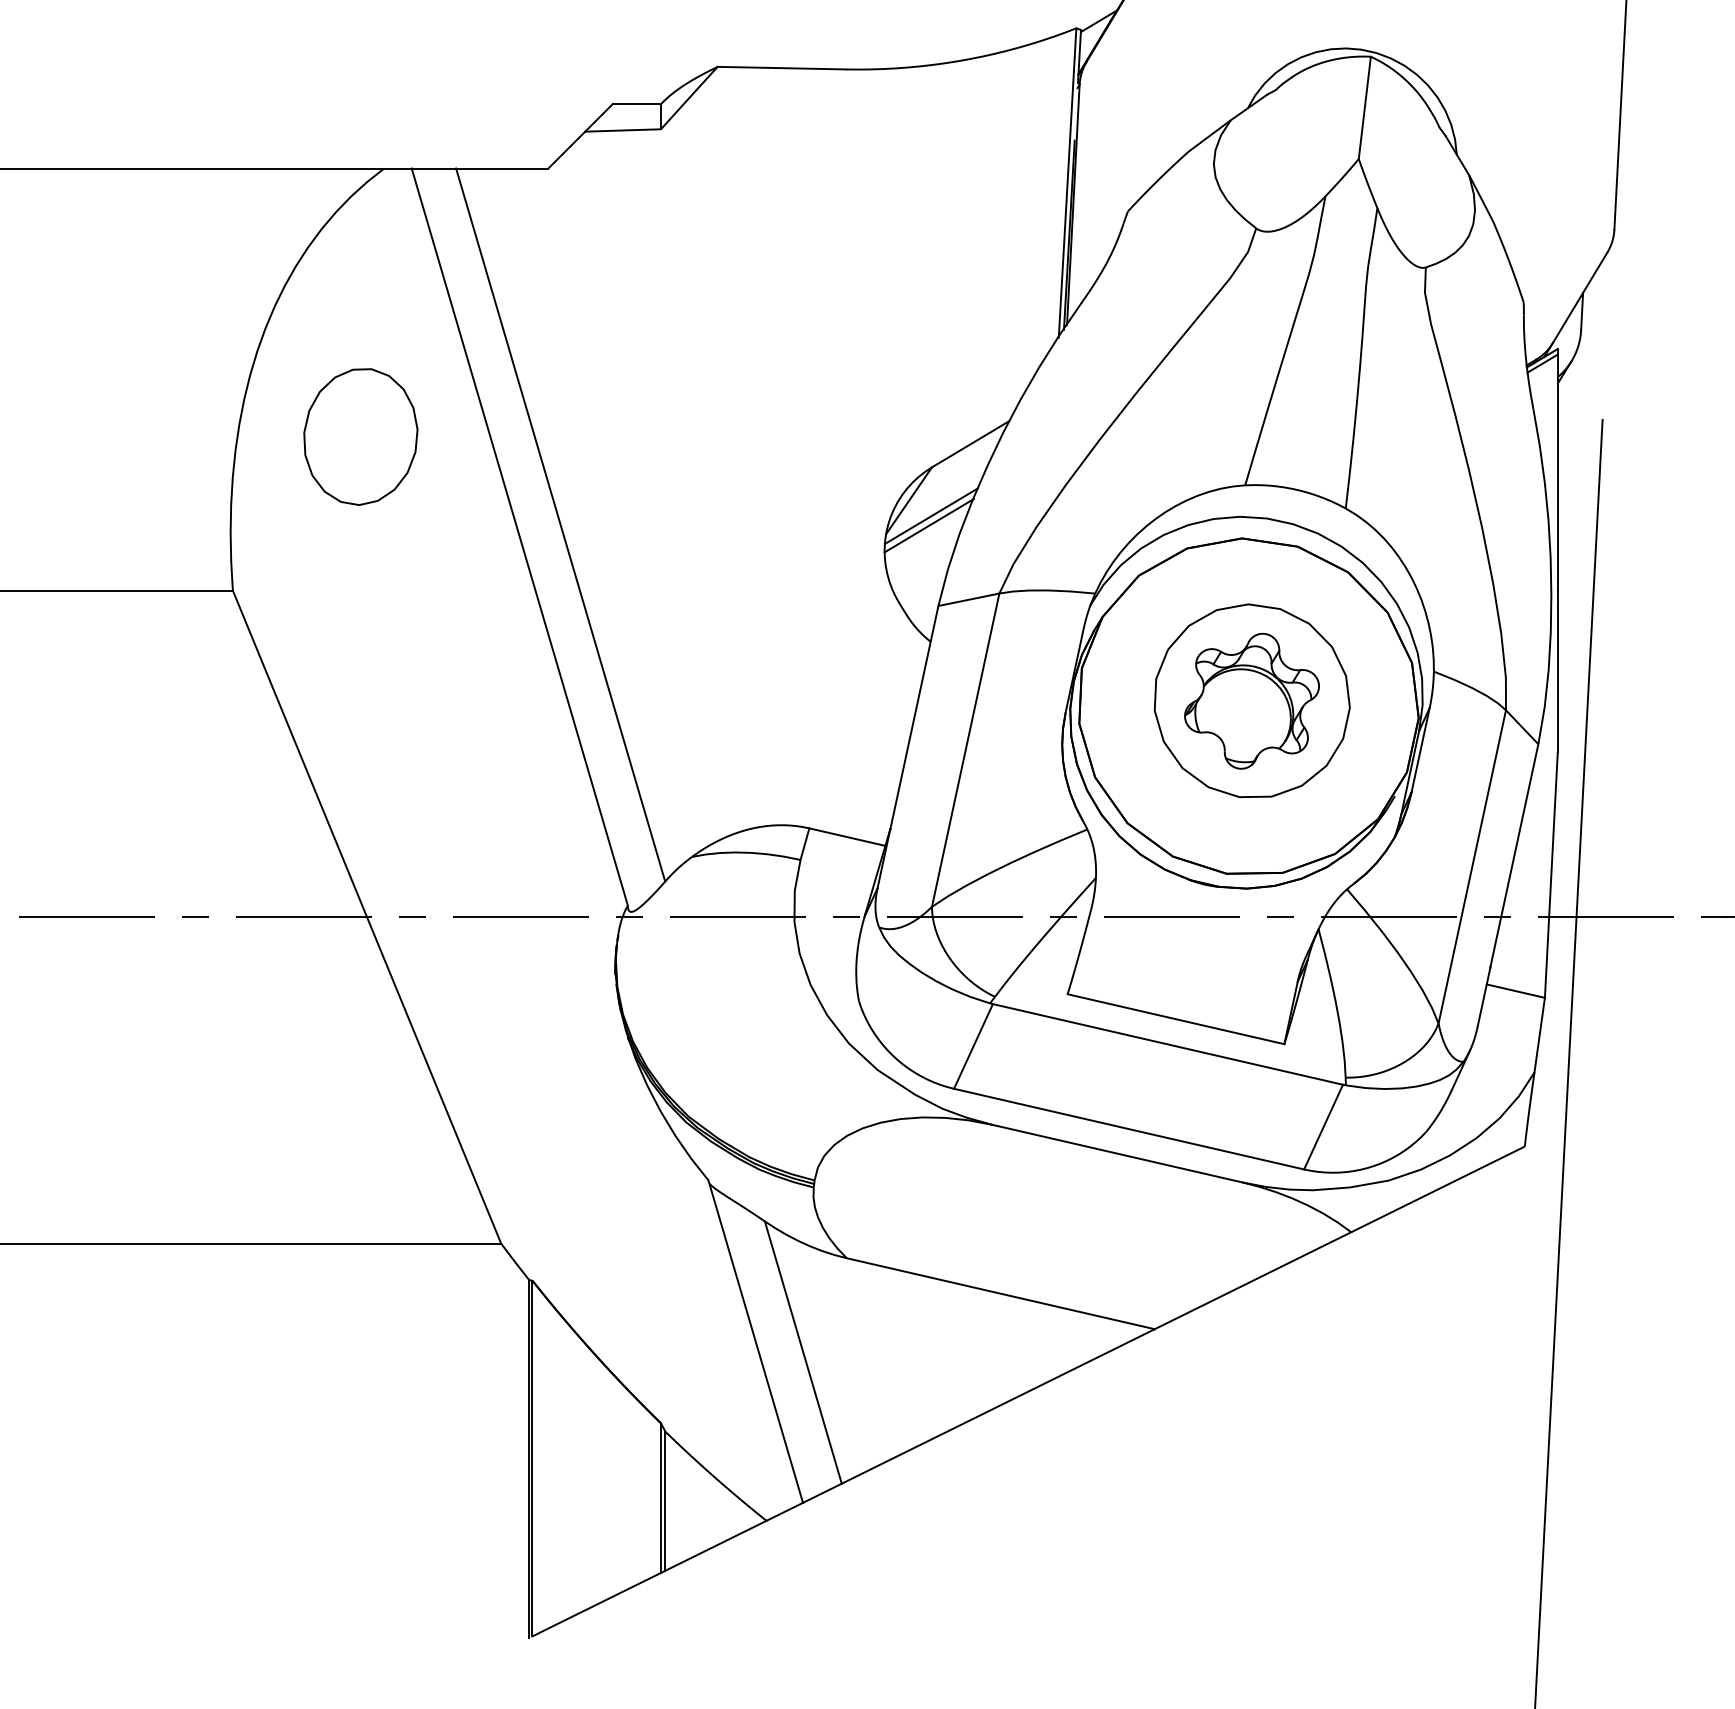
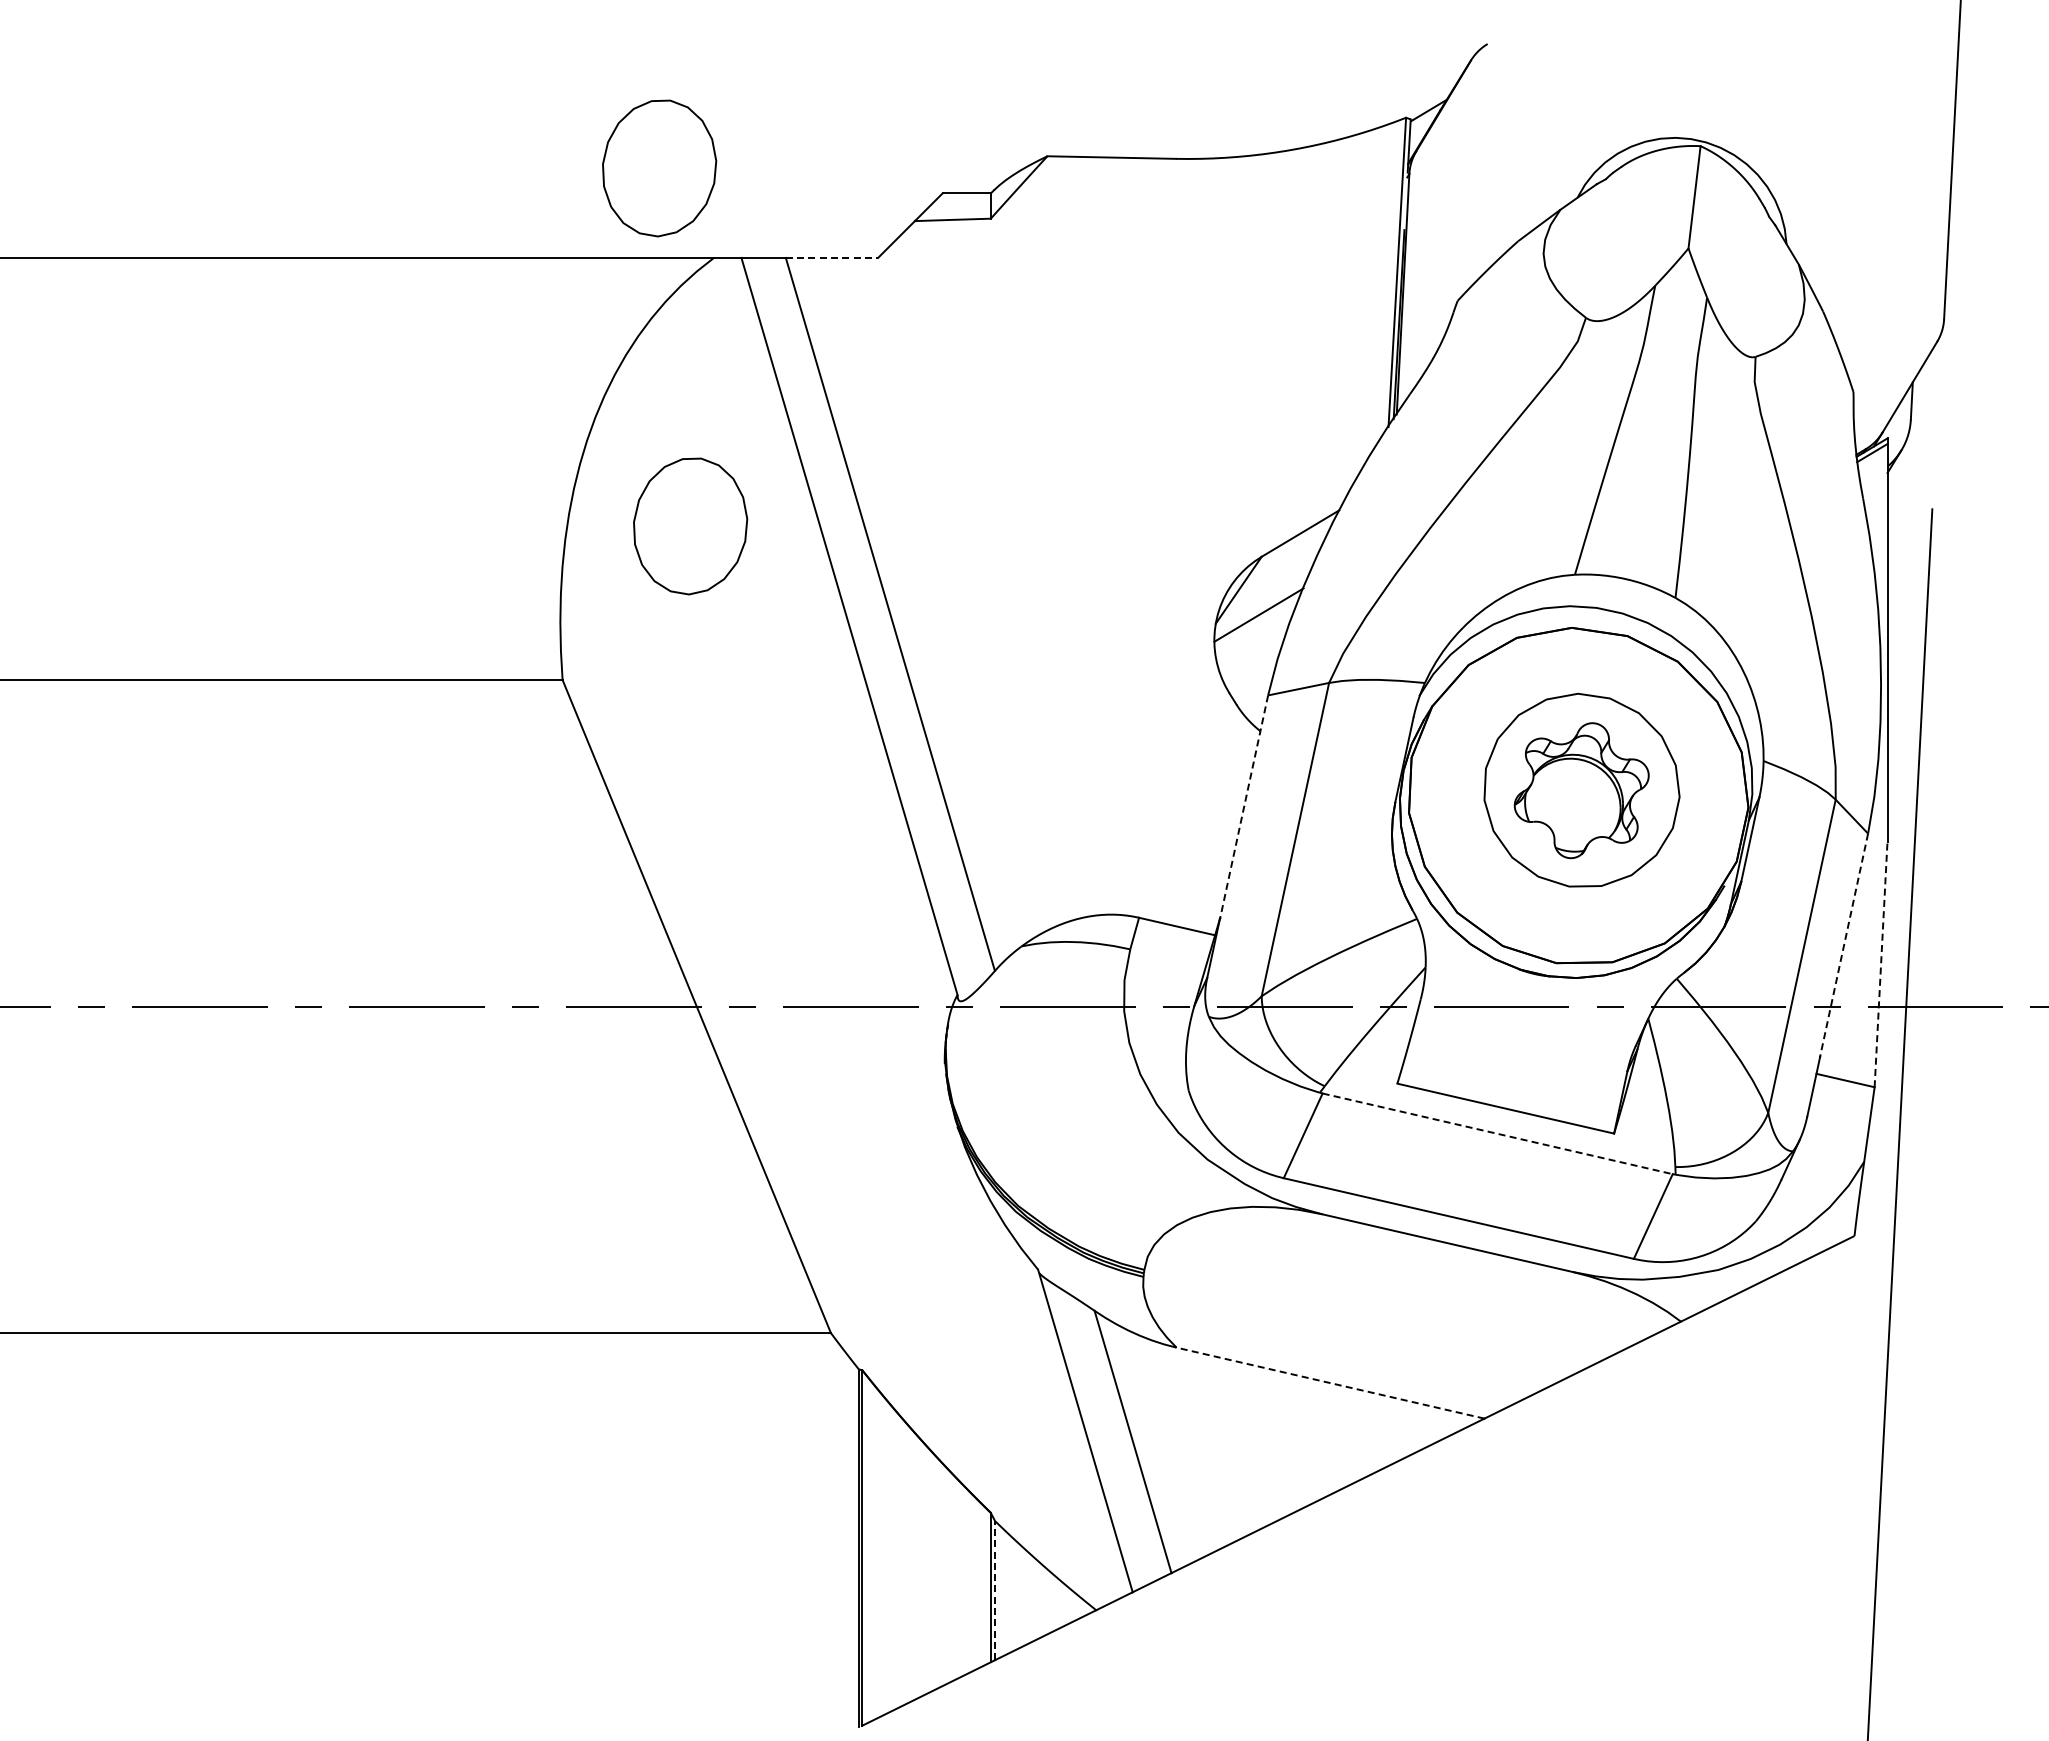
part: (329, 79) -> (659, 168), added
line: (502, 168) -> (832, 257), solid -> dashed
line: (930, 516) -> (1260, 605), removed
line: (914, 718) -> (1244, 807), solid -> dashed
line: (1513, 856) -> (1843, 945), solid -> dashed
line: (1551, 875) -> (1881, 964), solid -> dashed
line: (1167, 1044) -> (1497, 1133), solid -> dashed
line: (1000, 1294) -> (1330, 1383), solid -> dashed
line: (665, 1501) -> (995, 1590), solid -> dashed

